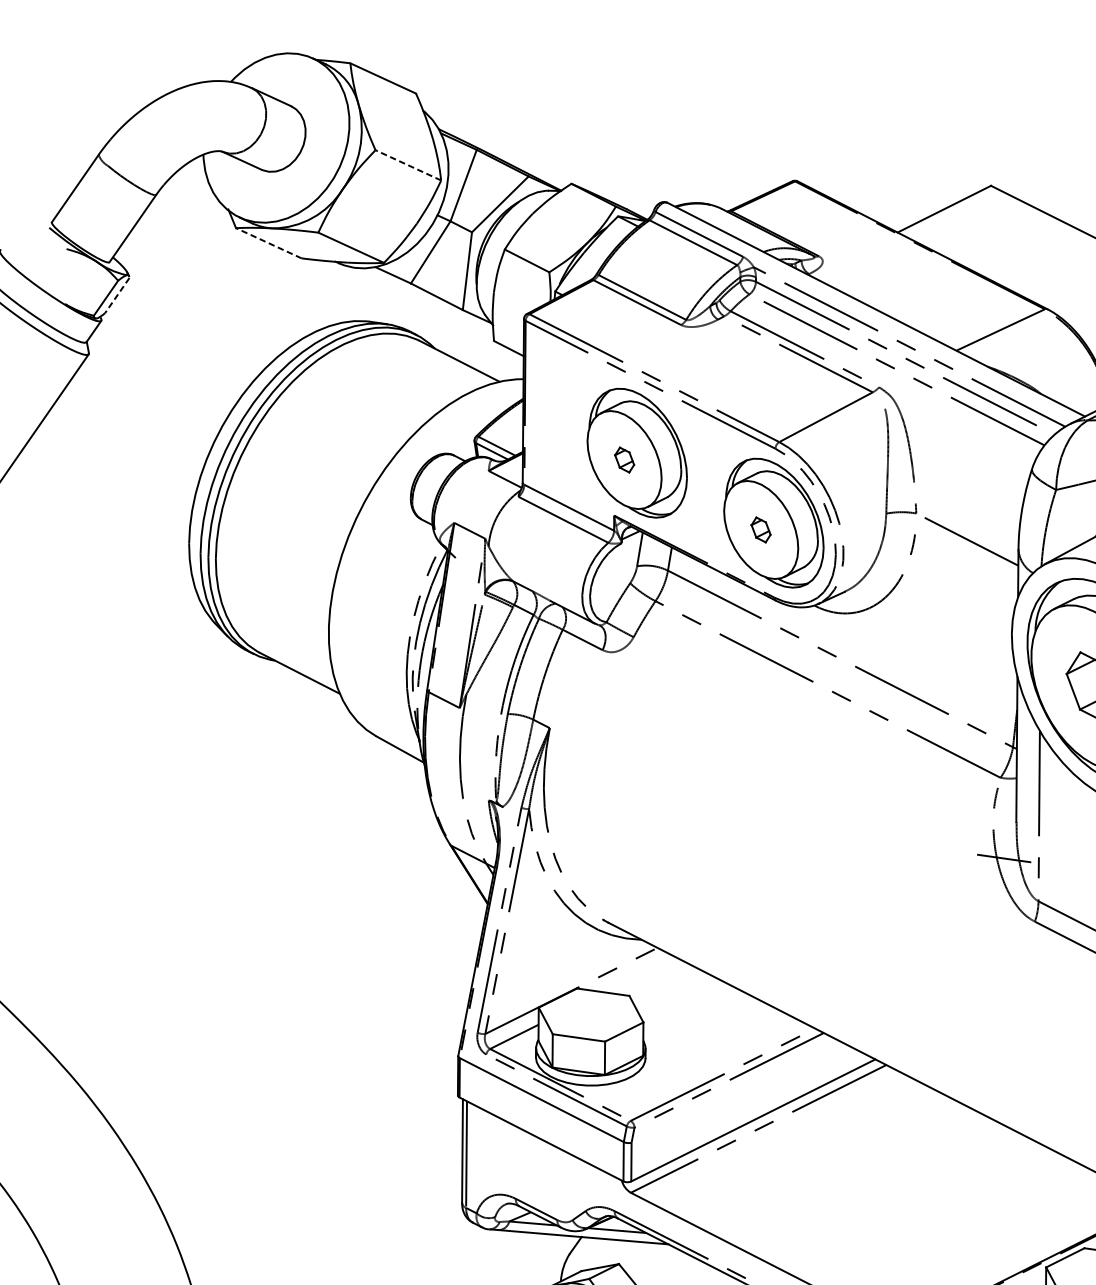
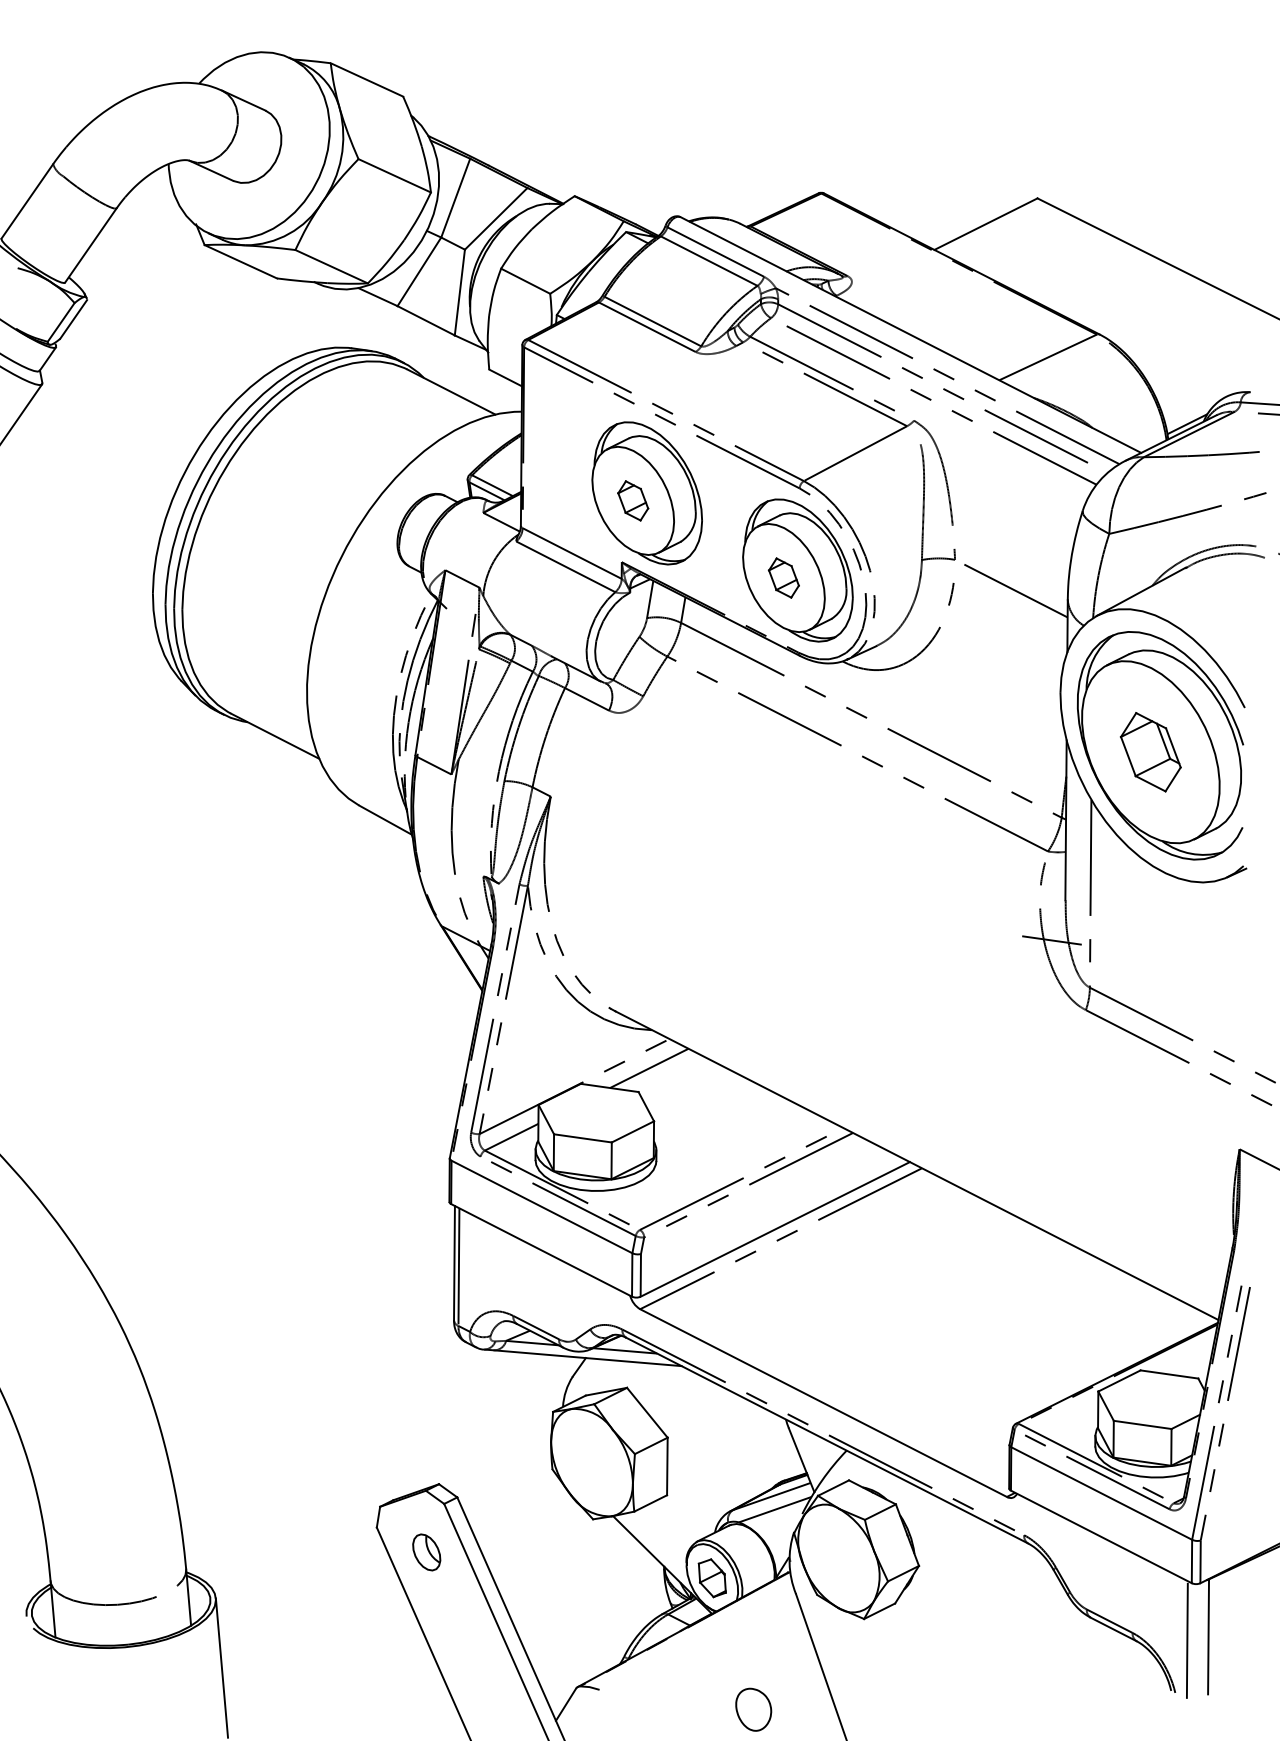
line: (408, 165) -> (394, 175), dashed -> solid
line: (268, 243) -> (240, 261), dashed -> solid
line: (117, 295) -> (73, 319), dashed -> solid
part: (624, 459) -> (633, 500), size x1.43
part: (760, 529) -> (783, 577), size x1.43
line: (639, 974) -> (649, 1068), added

